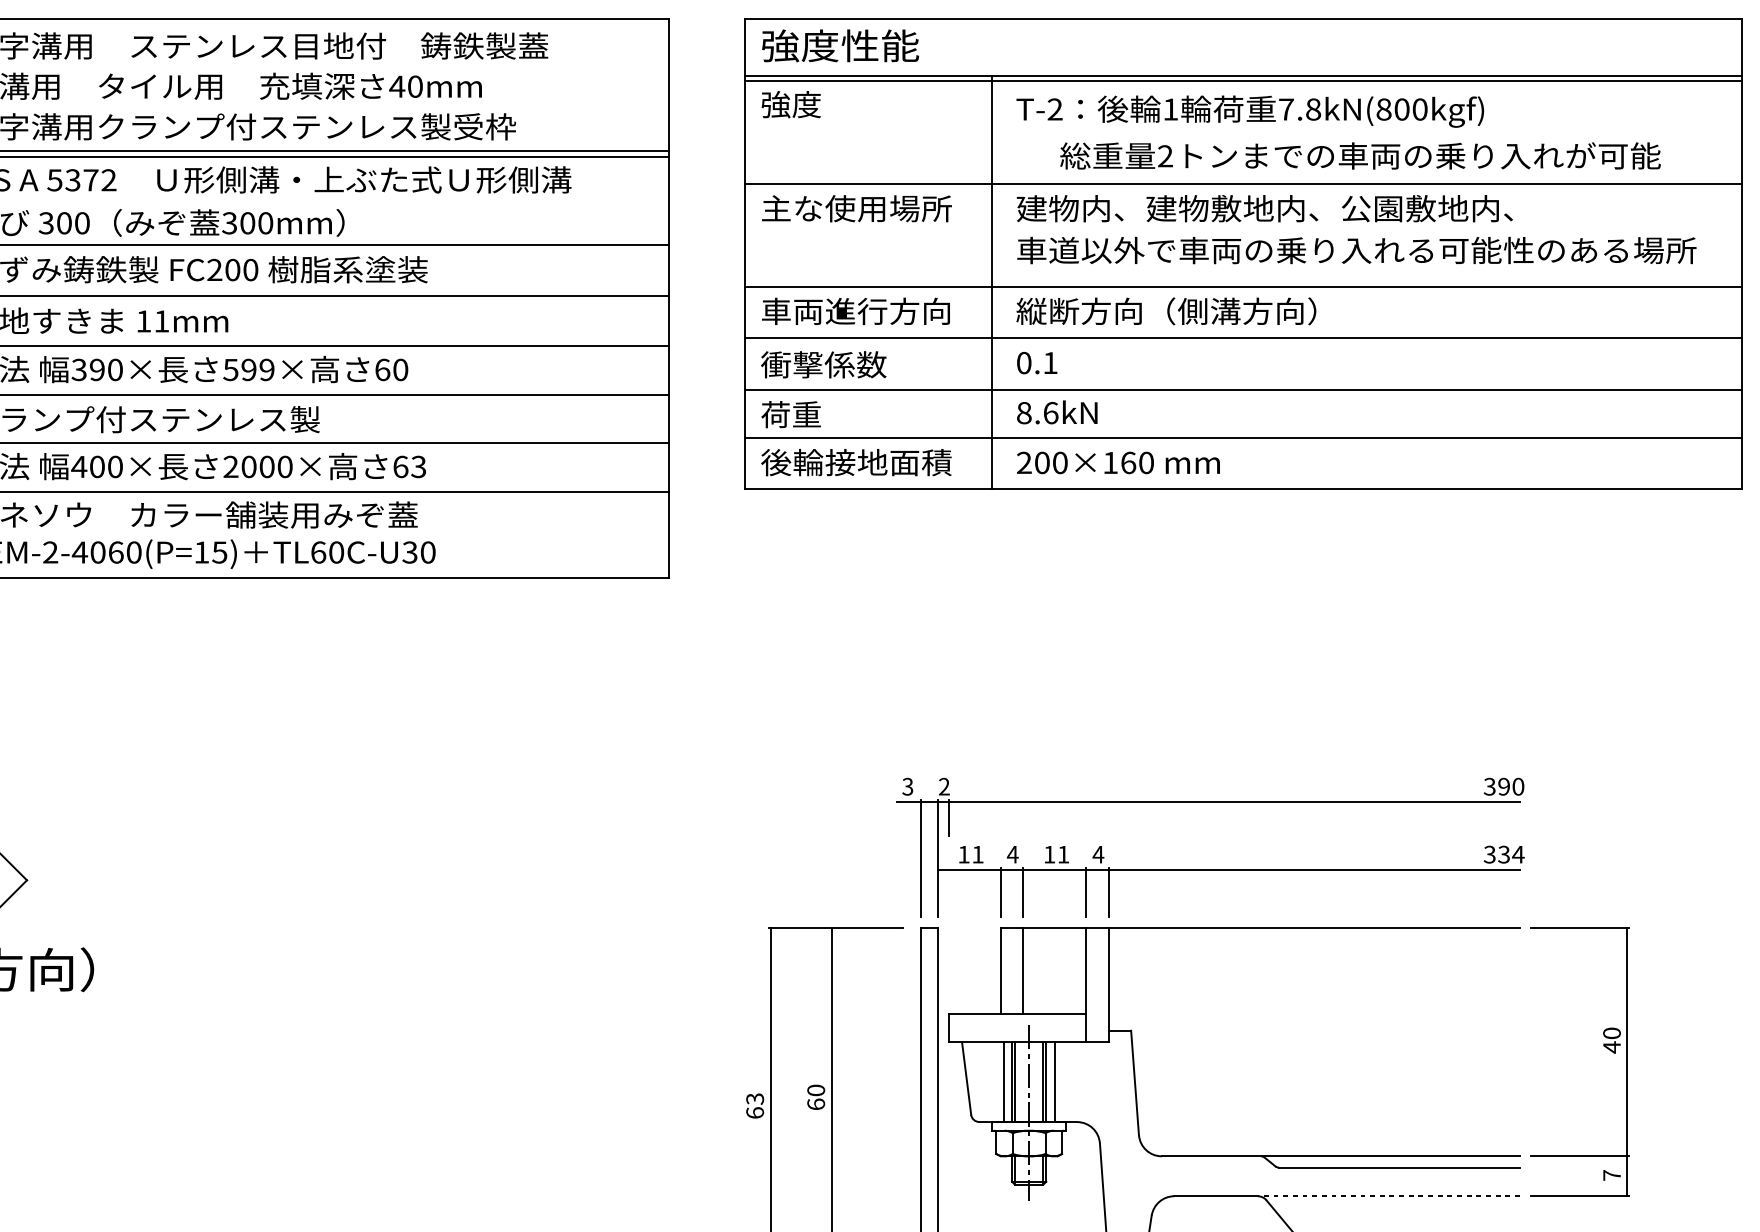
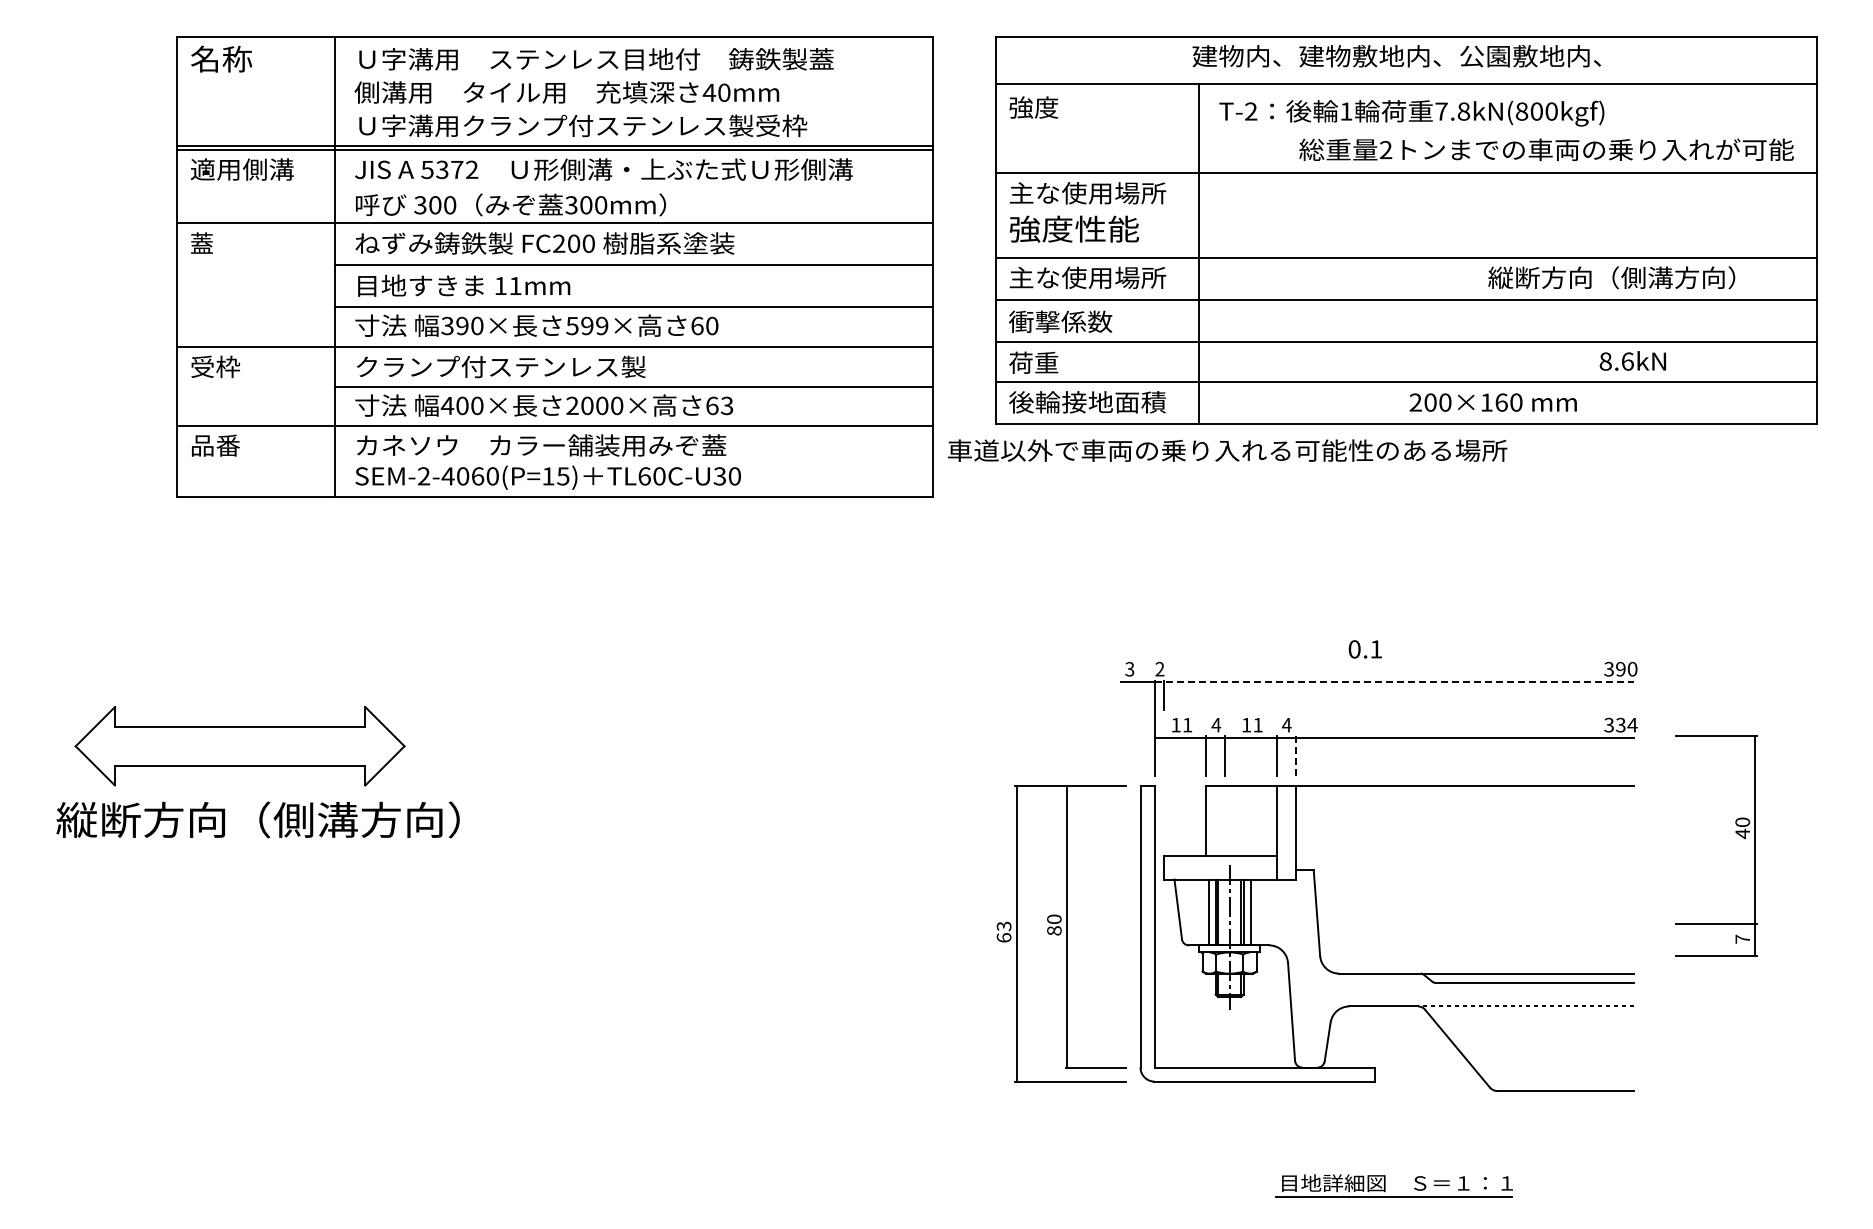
text: (840, 45) -> (1074, 228), moved
line: (1242, 81) -> (1405, 88), removed
text: (1360, 155) -> (1546, 149), moved
text: (1264, 209) -> (1396, 56), moved
text: (1356, 250) -> (1227, 450), moved
text: (856, 311) -> (1087, 277), 車両進行方向 -> 主な使用場所
text: (1166, 311) -> (1611, 277), moved
text: (1036, 363) -> (1364, 649), moved
text: (1056, 411) -> (1632, 360), moved
text: (1117, 462) -> (1492, 402), moved
line: (1229, 801) -> (1394, 681), solid -> dashed
line: (920, 858) -> (1140, 728), removed
line: (1109, 892) -> (1295, 756), solid -> dashed
line: (1024, 970) -> (1225, 820), removed
part: (1603, 1045) -> (1735, 832), moved
text: (816, 1104) -> (1054, 930), 60 -> 80

